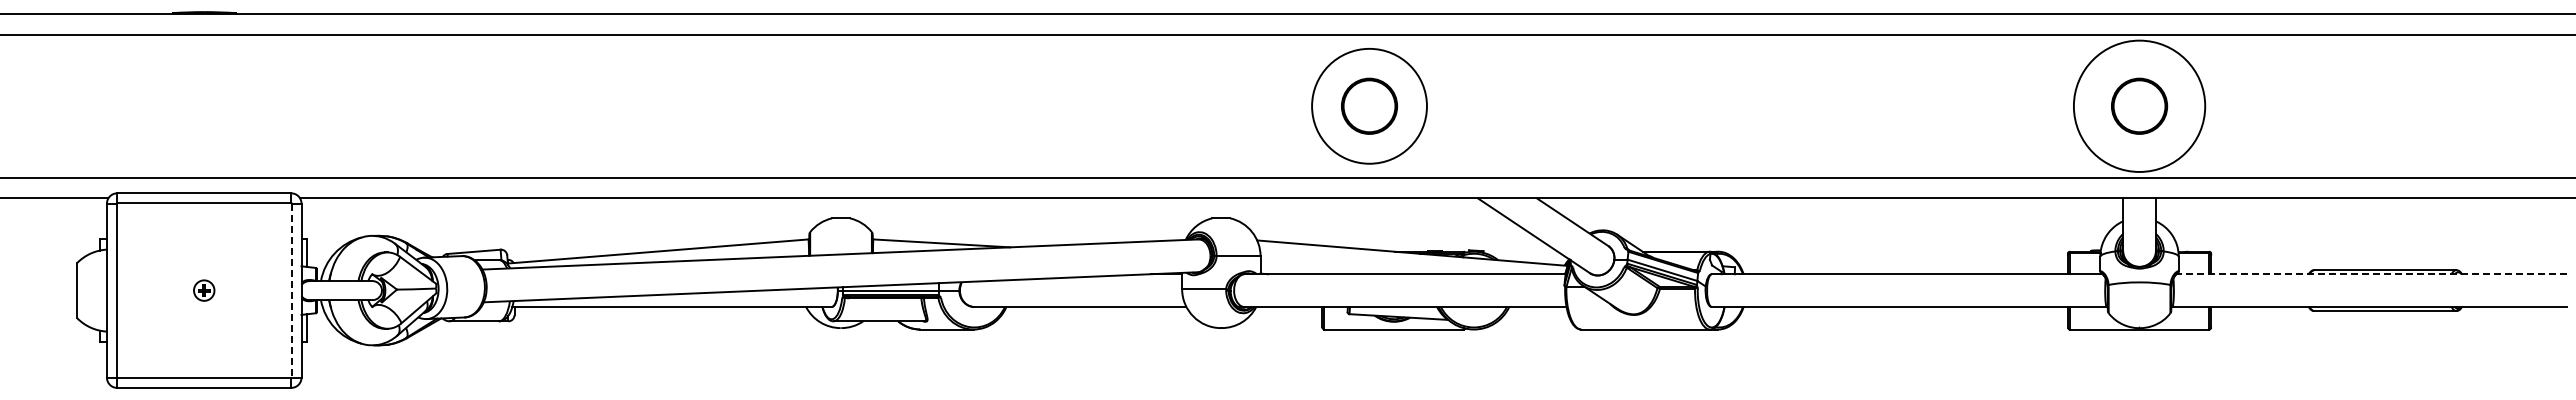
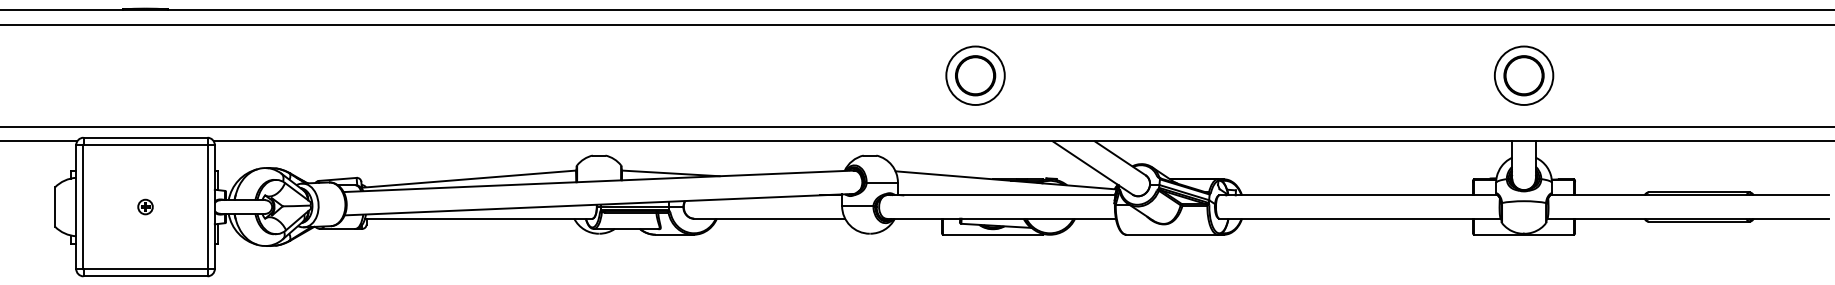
circle: (1369, 106) -> (975, 75), size x0.71
circle: (2139, 106) -> (1524, 75), size x0.62
line: (2371, 274) -> (1689, 195), dashed -> solid
line: (291, 291) -> (207, 207), dashed -> solid

